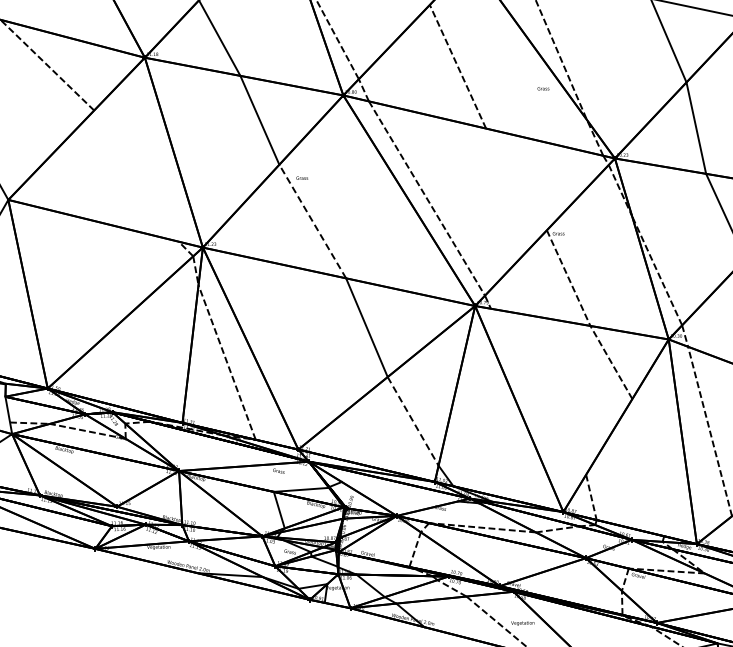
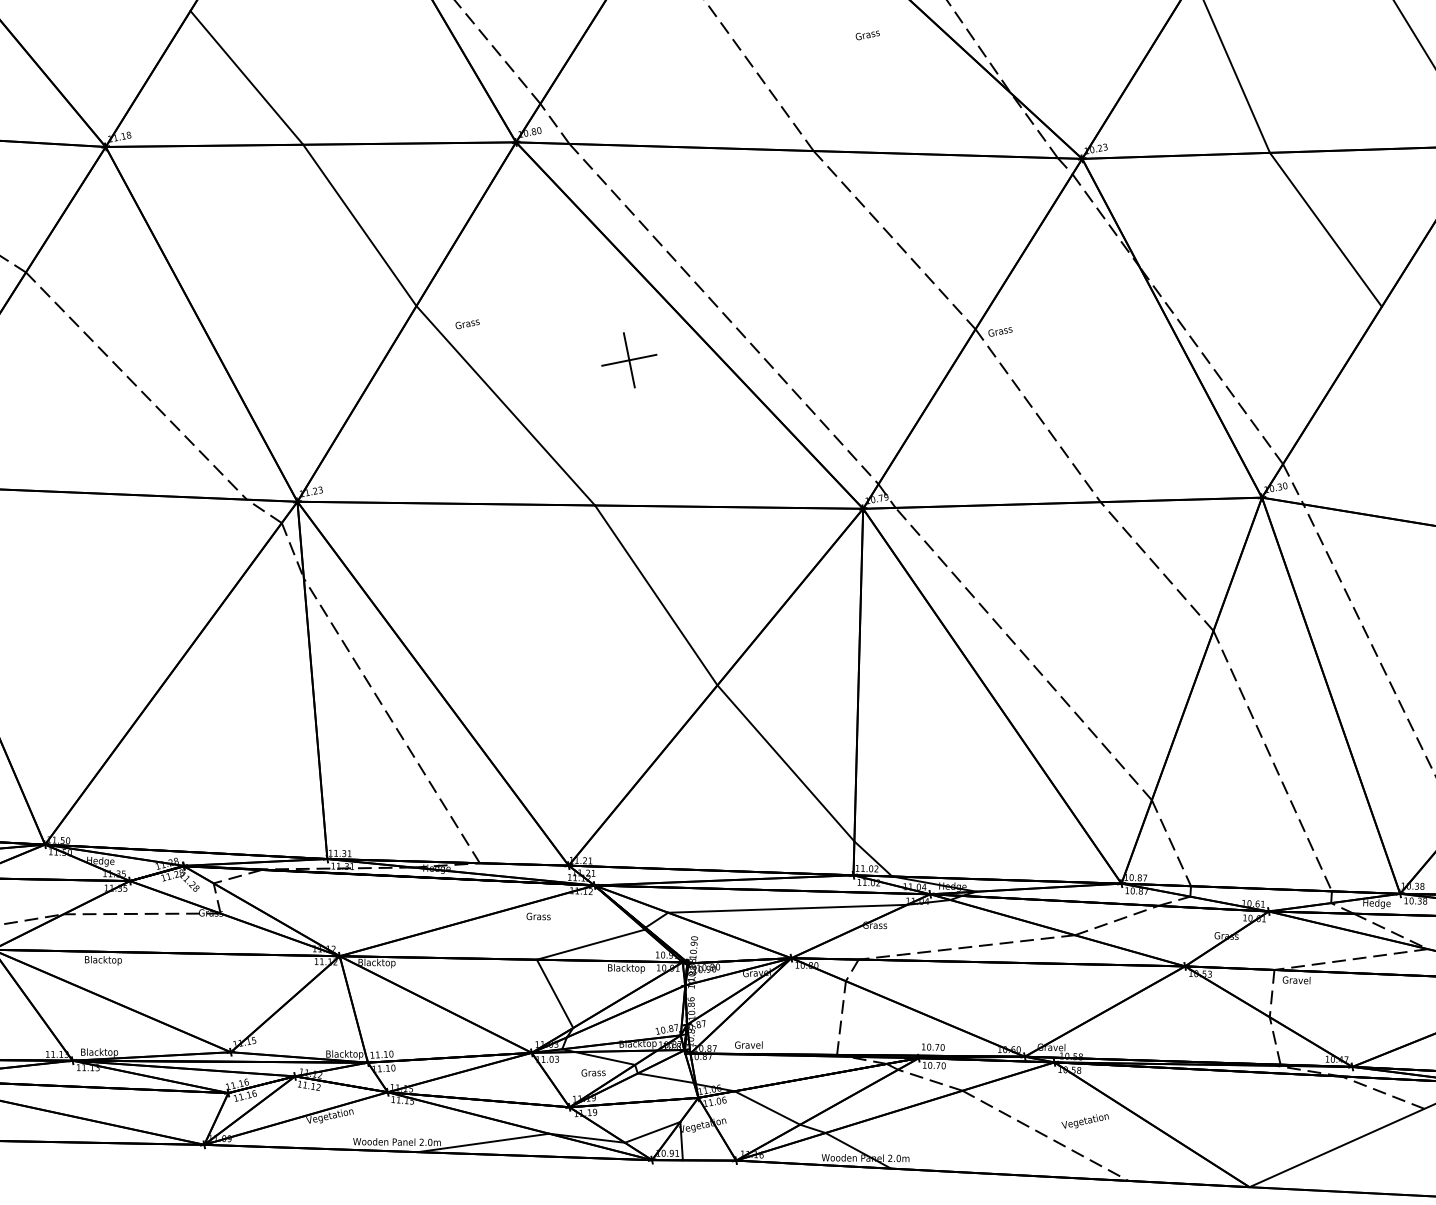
text: (543, 88) -> (867, 34), moved
line: (136, 175) -> (136, 384), added
line: (516, 179) -> (894, 240), added
part: (376, 211) -> (628, 360), added
line: (312, 221) -> (505, 405), dashed -> solid
line: (538, 391) -> (1023, 653), added
line: (413, 421) -> (786, 763), dashed -> solid
line: (648, 467) -> (1273, 760), added
line: (399, 491) -> (786, 908), added

